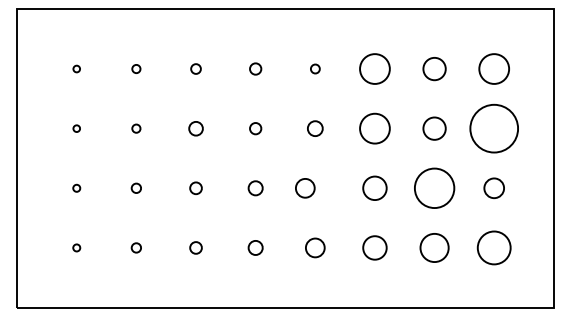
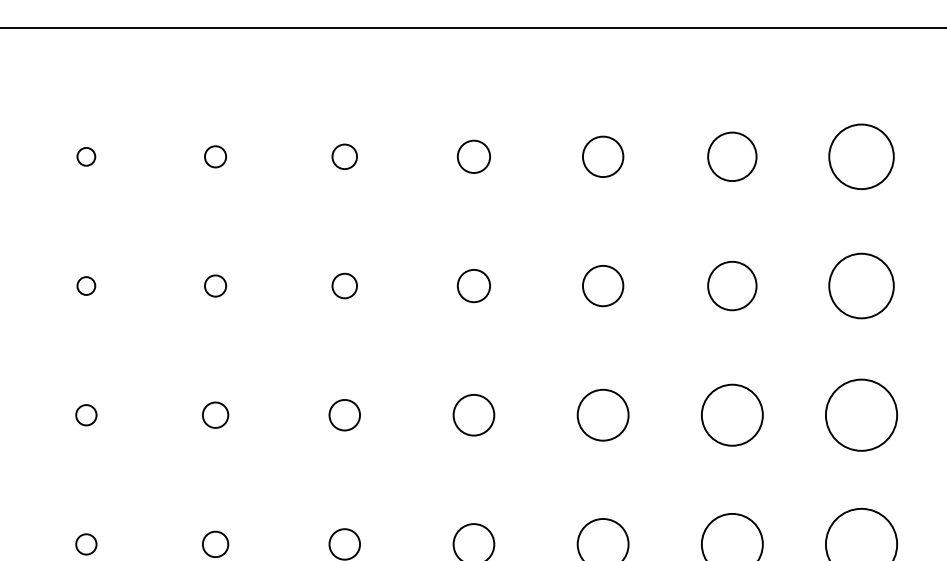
circle: (315, 68) -> (474, 155), size x1.67
circle: (374, 68) -> (602, 155), size x0.62
circle: (195, 128) -> (214, 285), size x0.71
circle: (374, 128) -> (602, 285), size x0.62
circle: (494, 128) -> (862, 285), size x0.62
circle: (493, 187) -> (859, 413), size x1.67
circle: (305, 188) -> (474, 415), moved
circle: (434, 188) -> (732, 415), size x0.71

